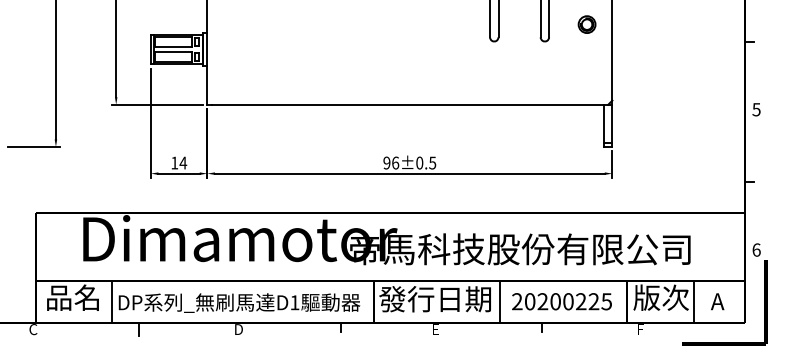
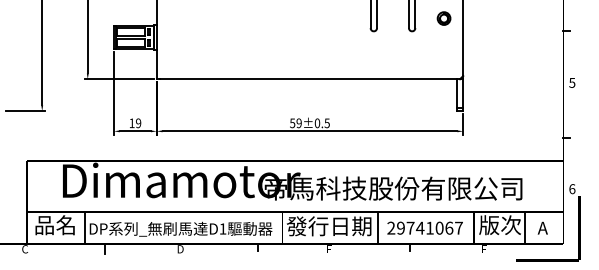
text: (183, 163) -> (138, 123), 14 -> 19
text: (390, 163) -> (295, 123), 96±0.5 -> 59±0.5
text: (567, 300) -> (429, 227), 20200225 -> 29741067

